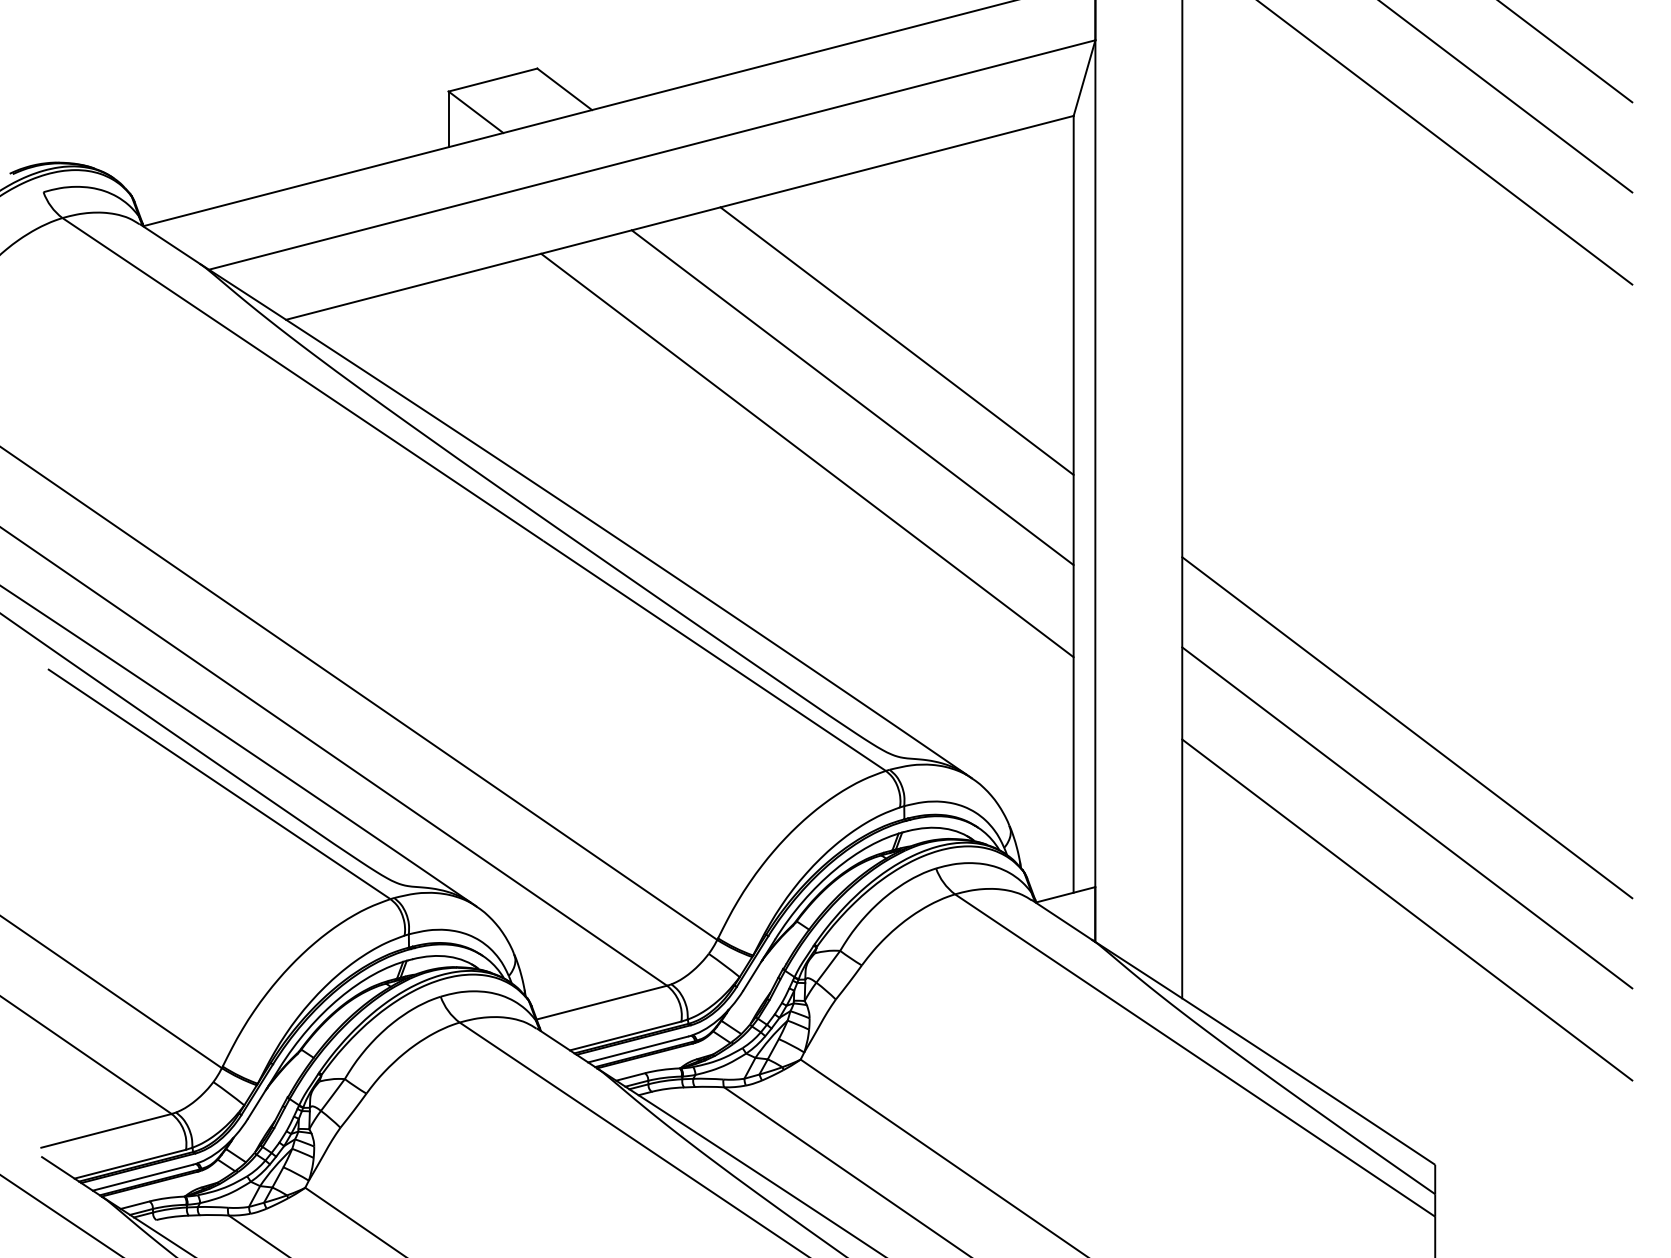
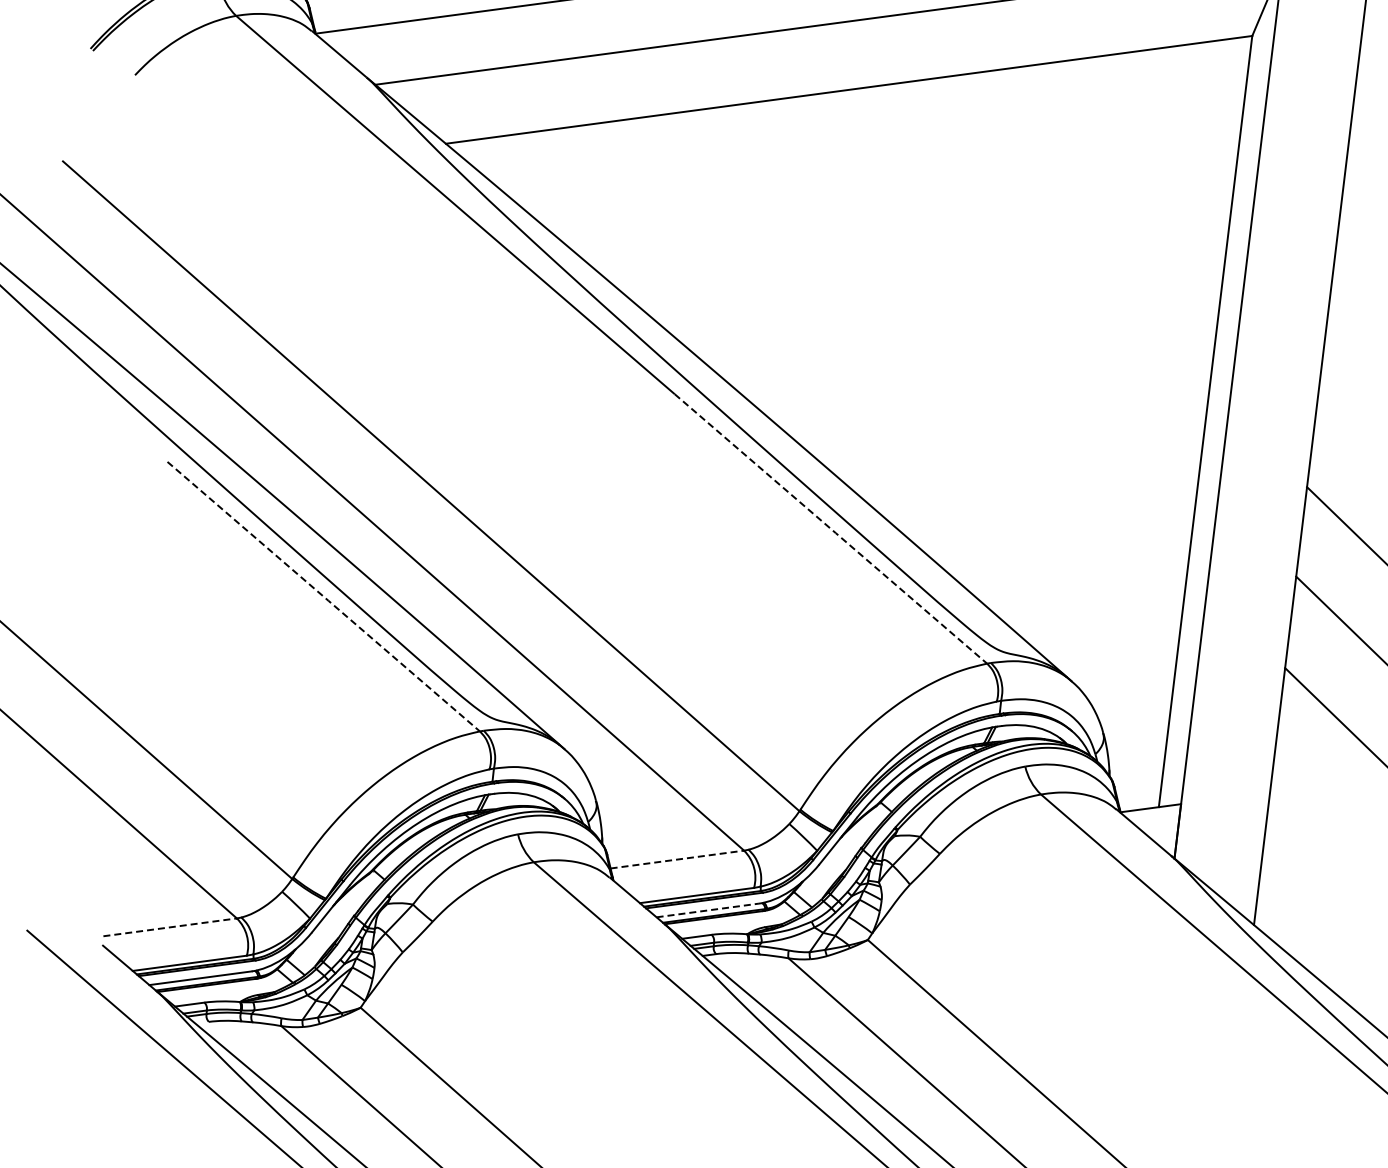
line: (896, 340) -> (1049, 237), removed
line: (852, 397) -> (998, 288), removed
line: (807, 455) -> (947, 341), removed
line: (714, 656) -> (830, 529), solid -> dashed
line: (219, 784) -> (323, 597), solid -> dashed
line: (602, 1002) -> (677, 859), solid -> dashed
line: (638, 1049) -> (708, 910), solid -> dashed
line: (106, 1130) -> (170, 926), solid -> dashed

